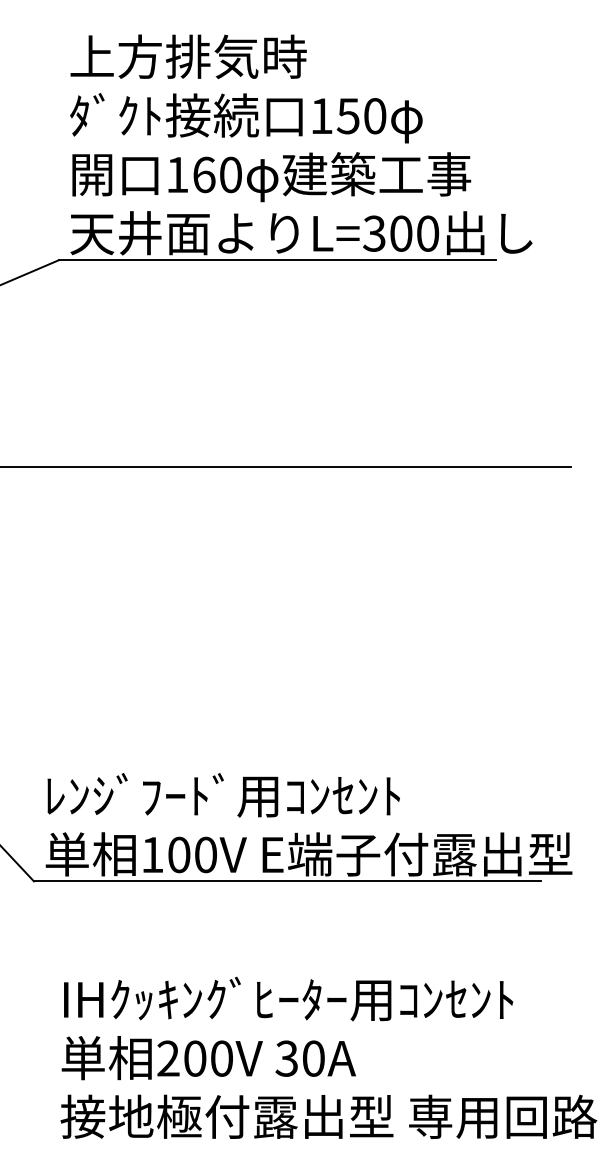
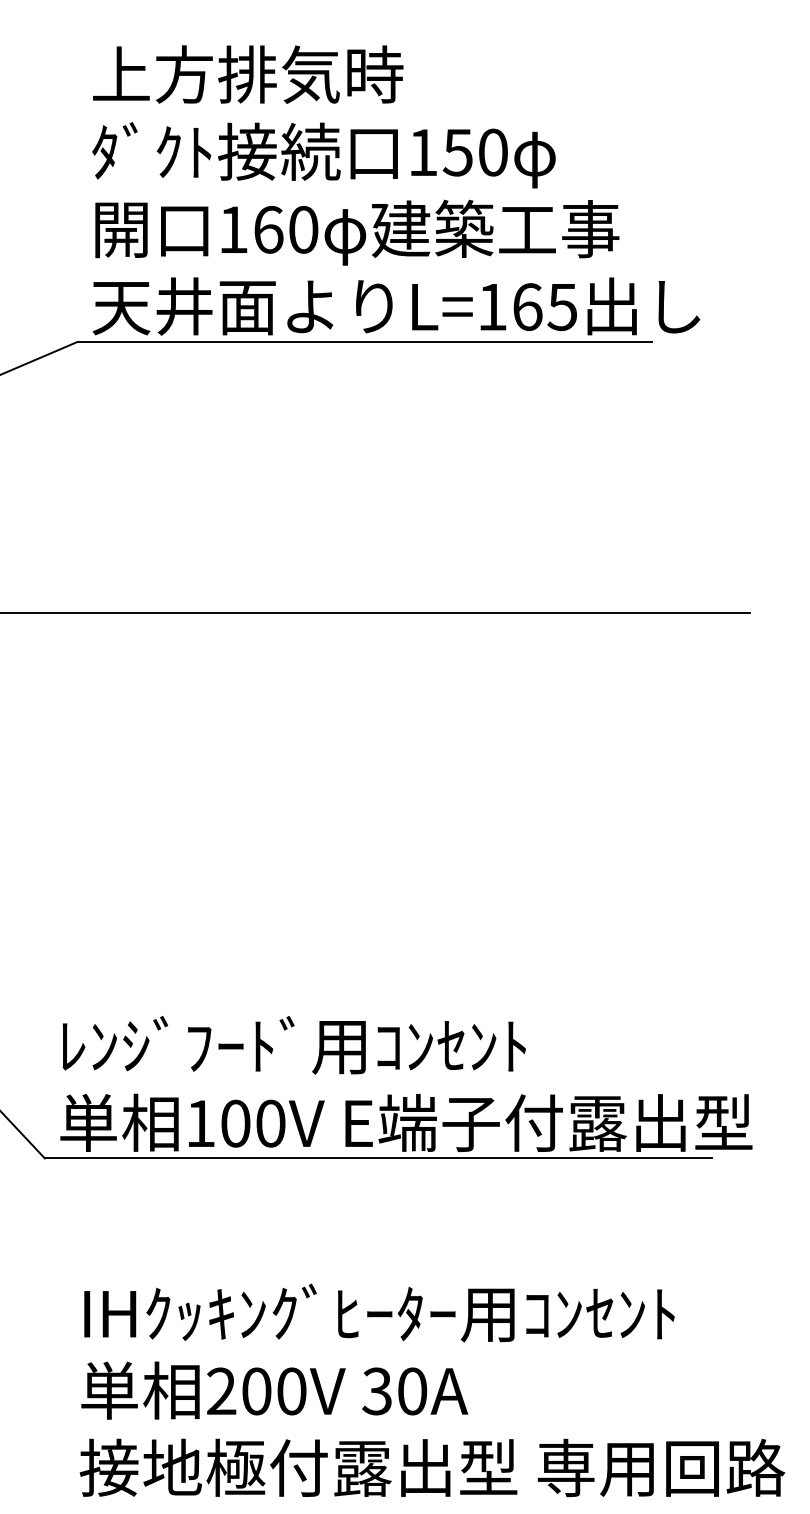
text: (401, 233) -> (527, 306), L=300 -> L=165

